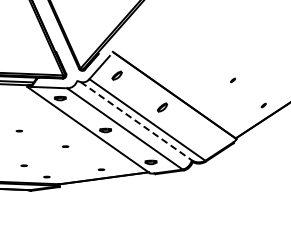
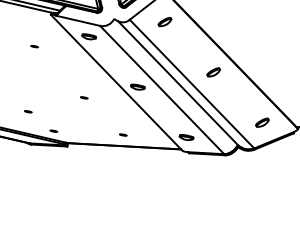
line: (136, 121) -> (178, 83), dashed -> solid
part: (18, 130) -> (33, 45), moved
part: (207, 139) -> (261, 122), added

